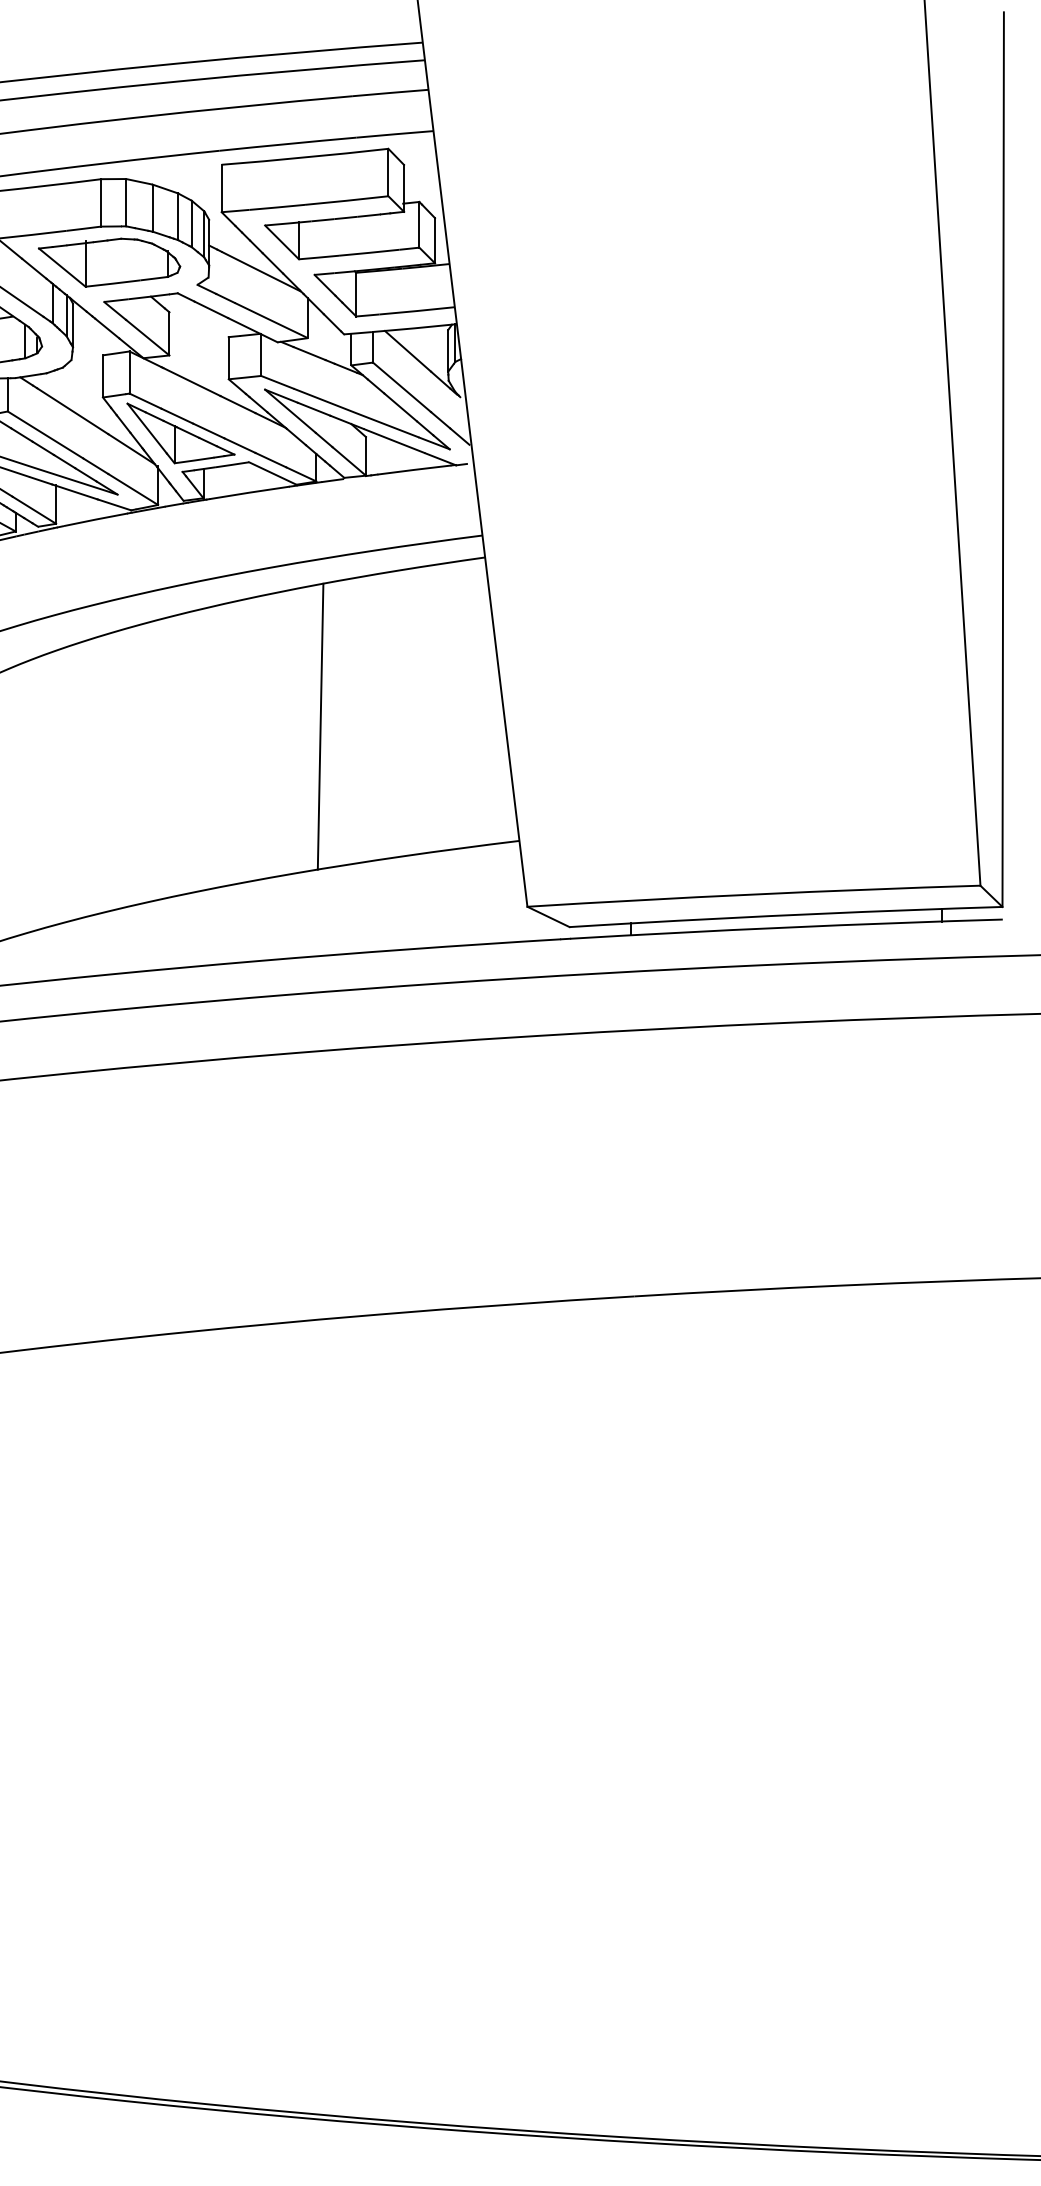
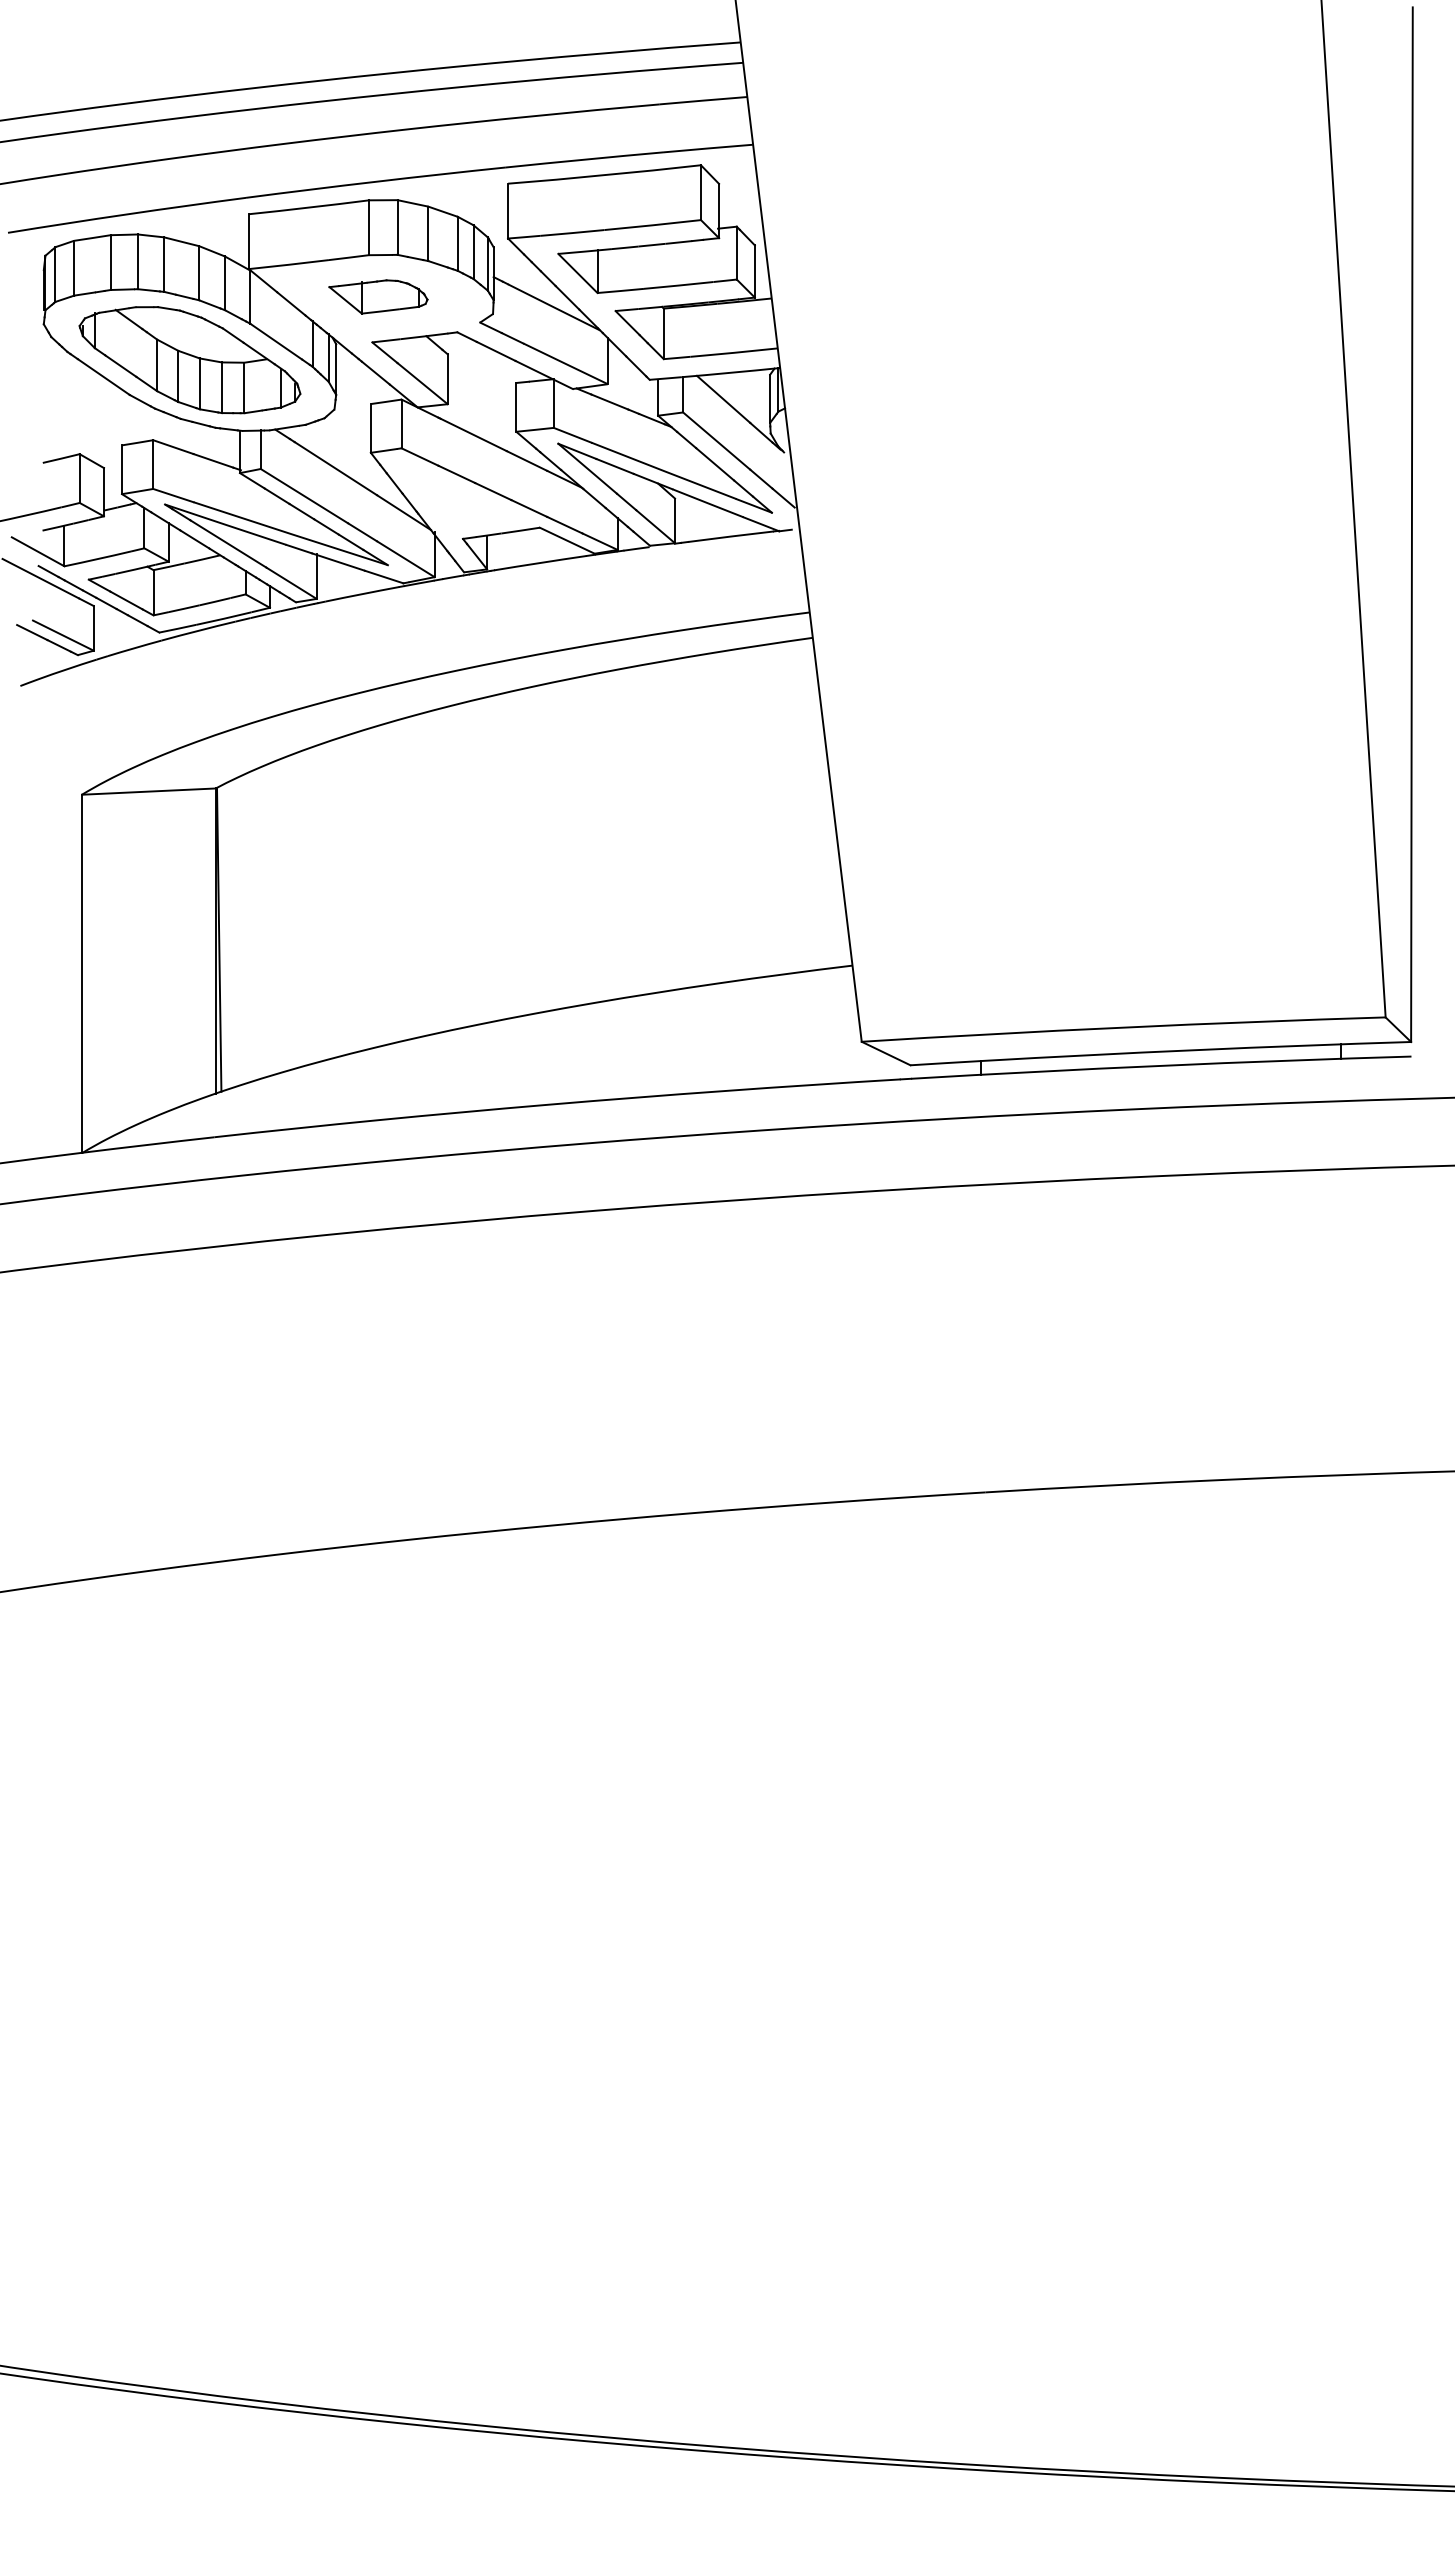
part: (109, 262) -> (378, 296), size x0.6
part: (180, 432) -> (460, 493), removed
line: (320, 726) -> (622, 833), removed

